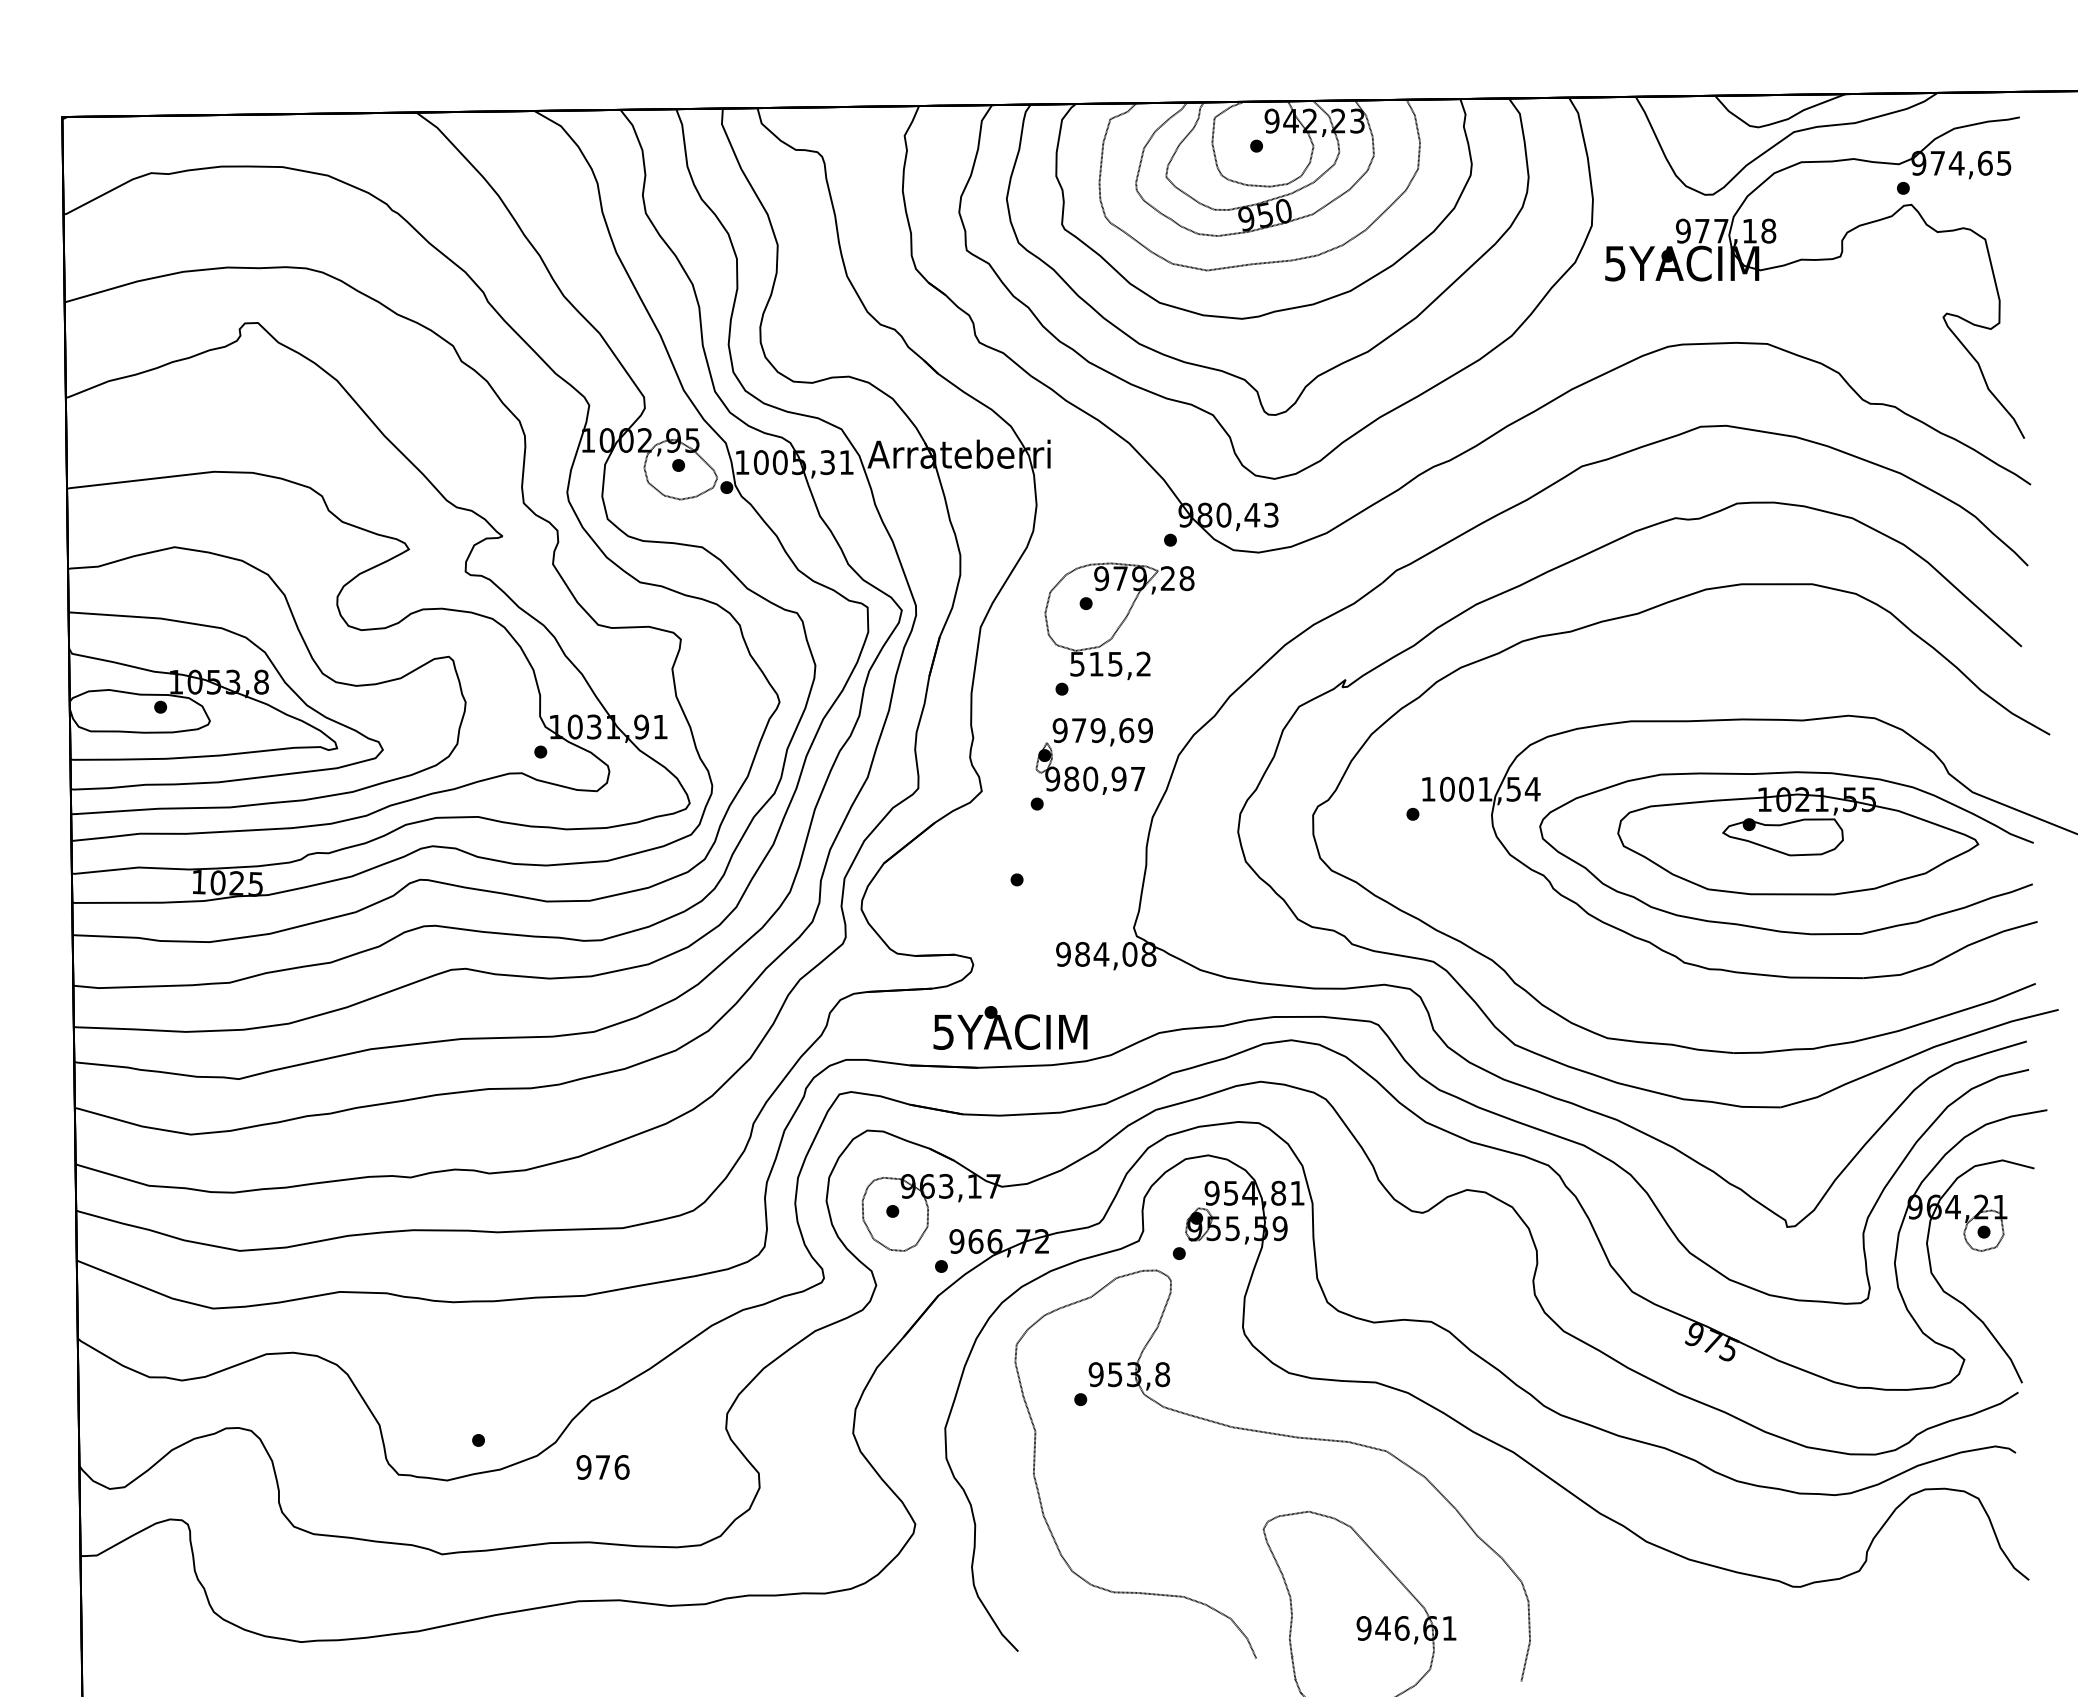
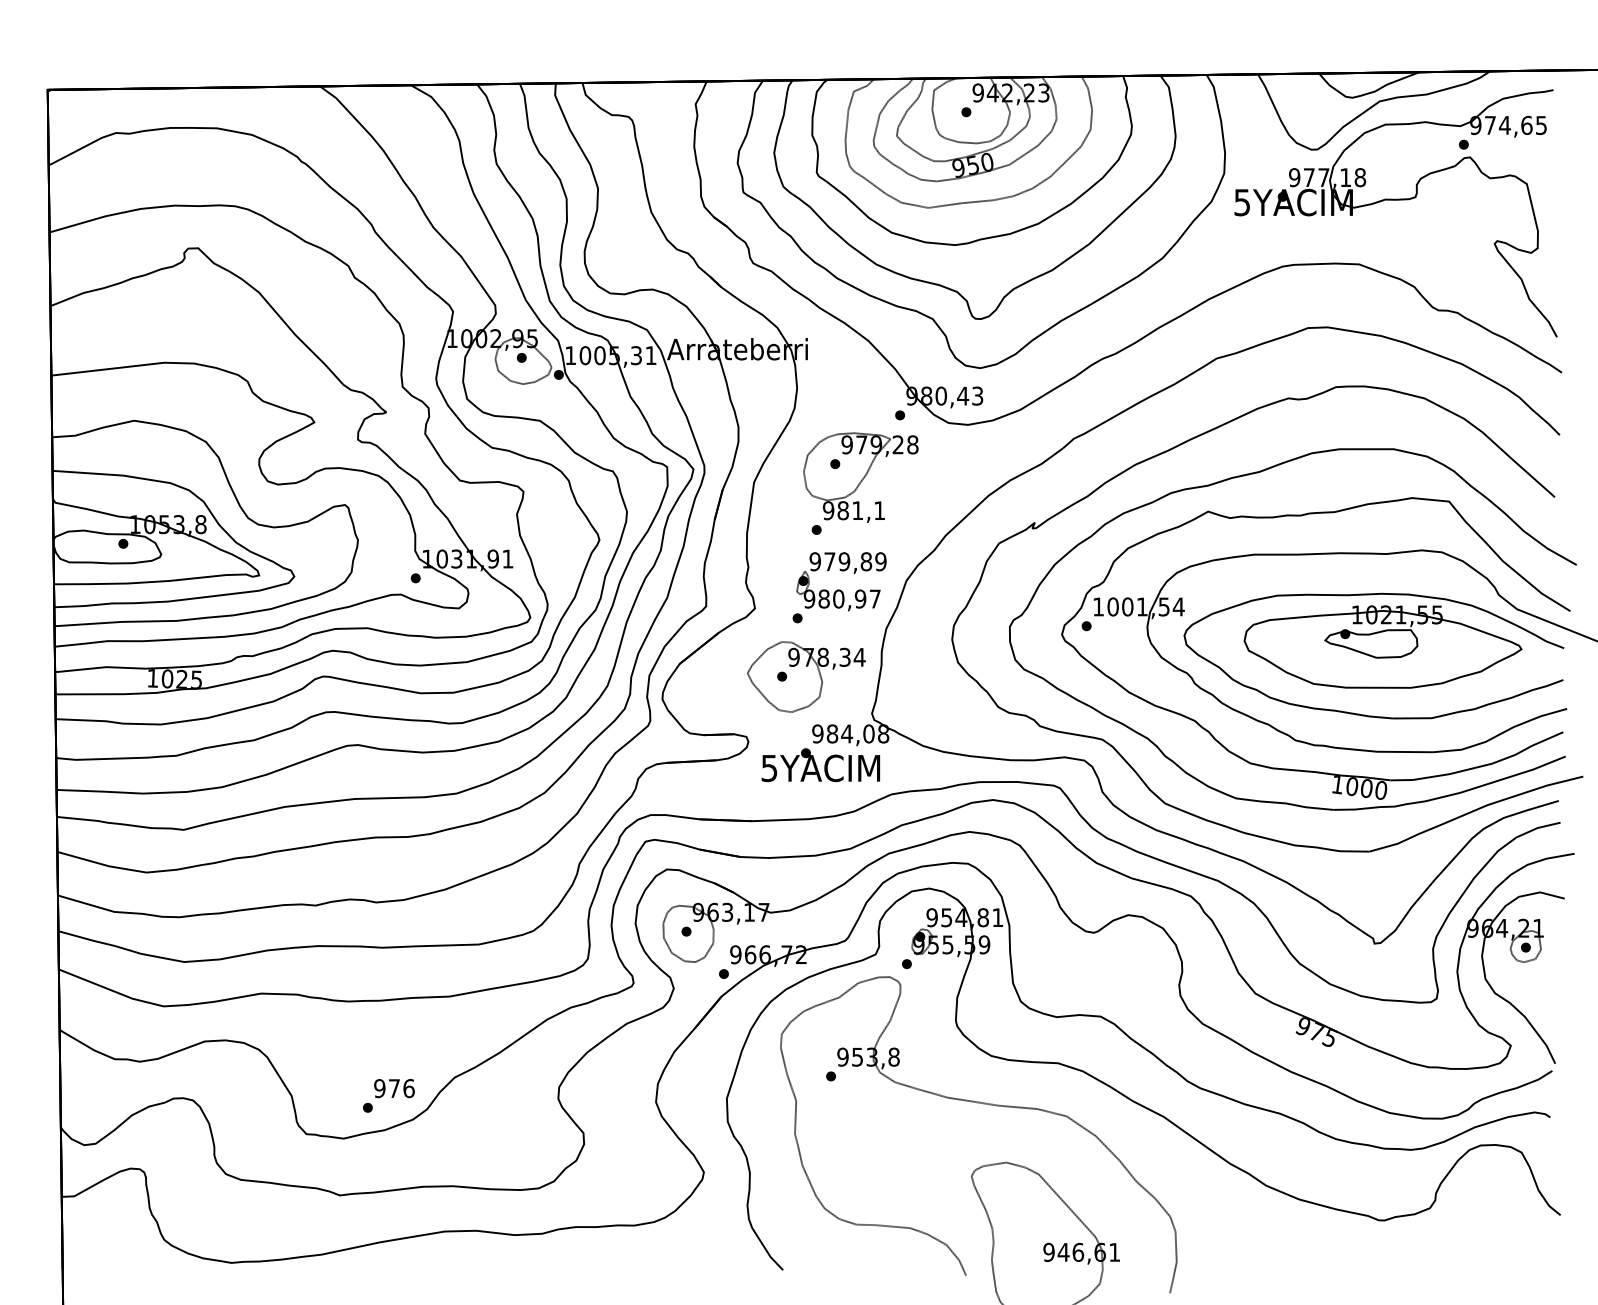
text: (1110, 663) -> (853, 510), 515,2 -> 981,1
text: (1126, 730) -> (866, 561), 979,69 -> 979,89
part: (1048, 880) -> (806, 677), added
part: (1696, 1001) -> (1304, 770), added
text: (1010, 1027) -> (820, 764), moved
text: (602, 1467) -> (394, 1088), moved

